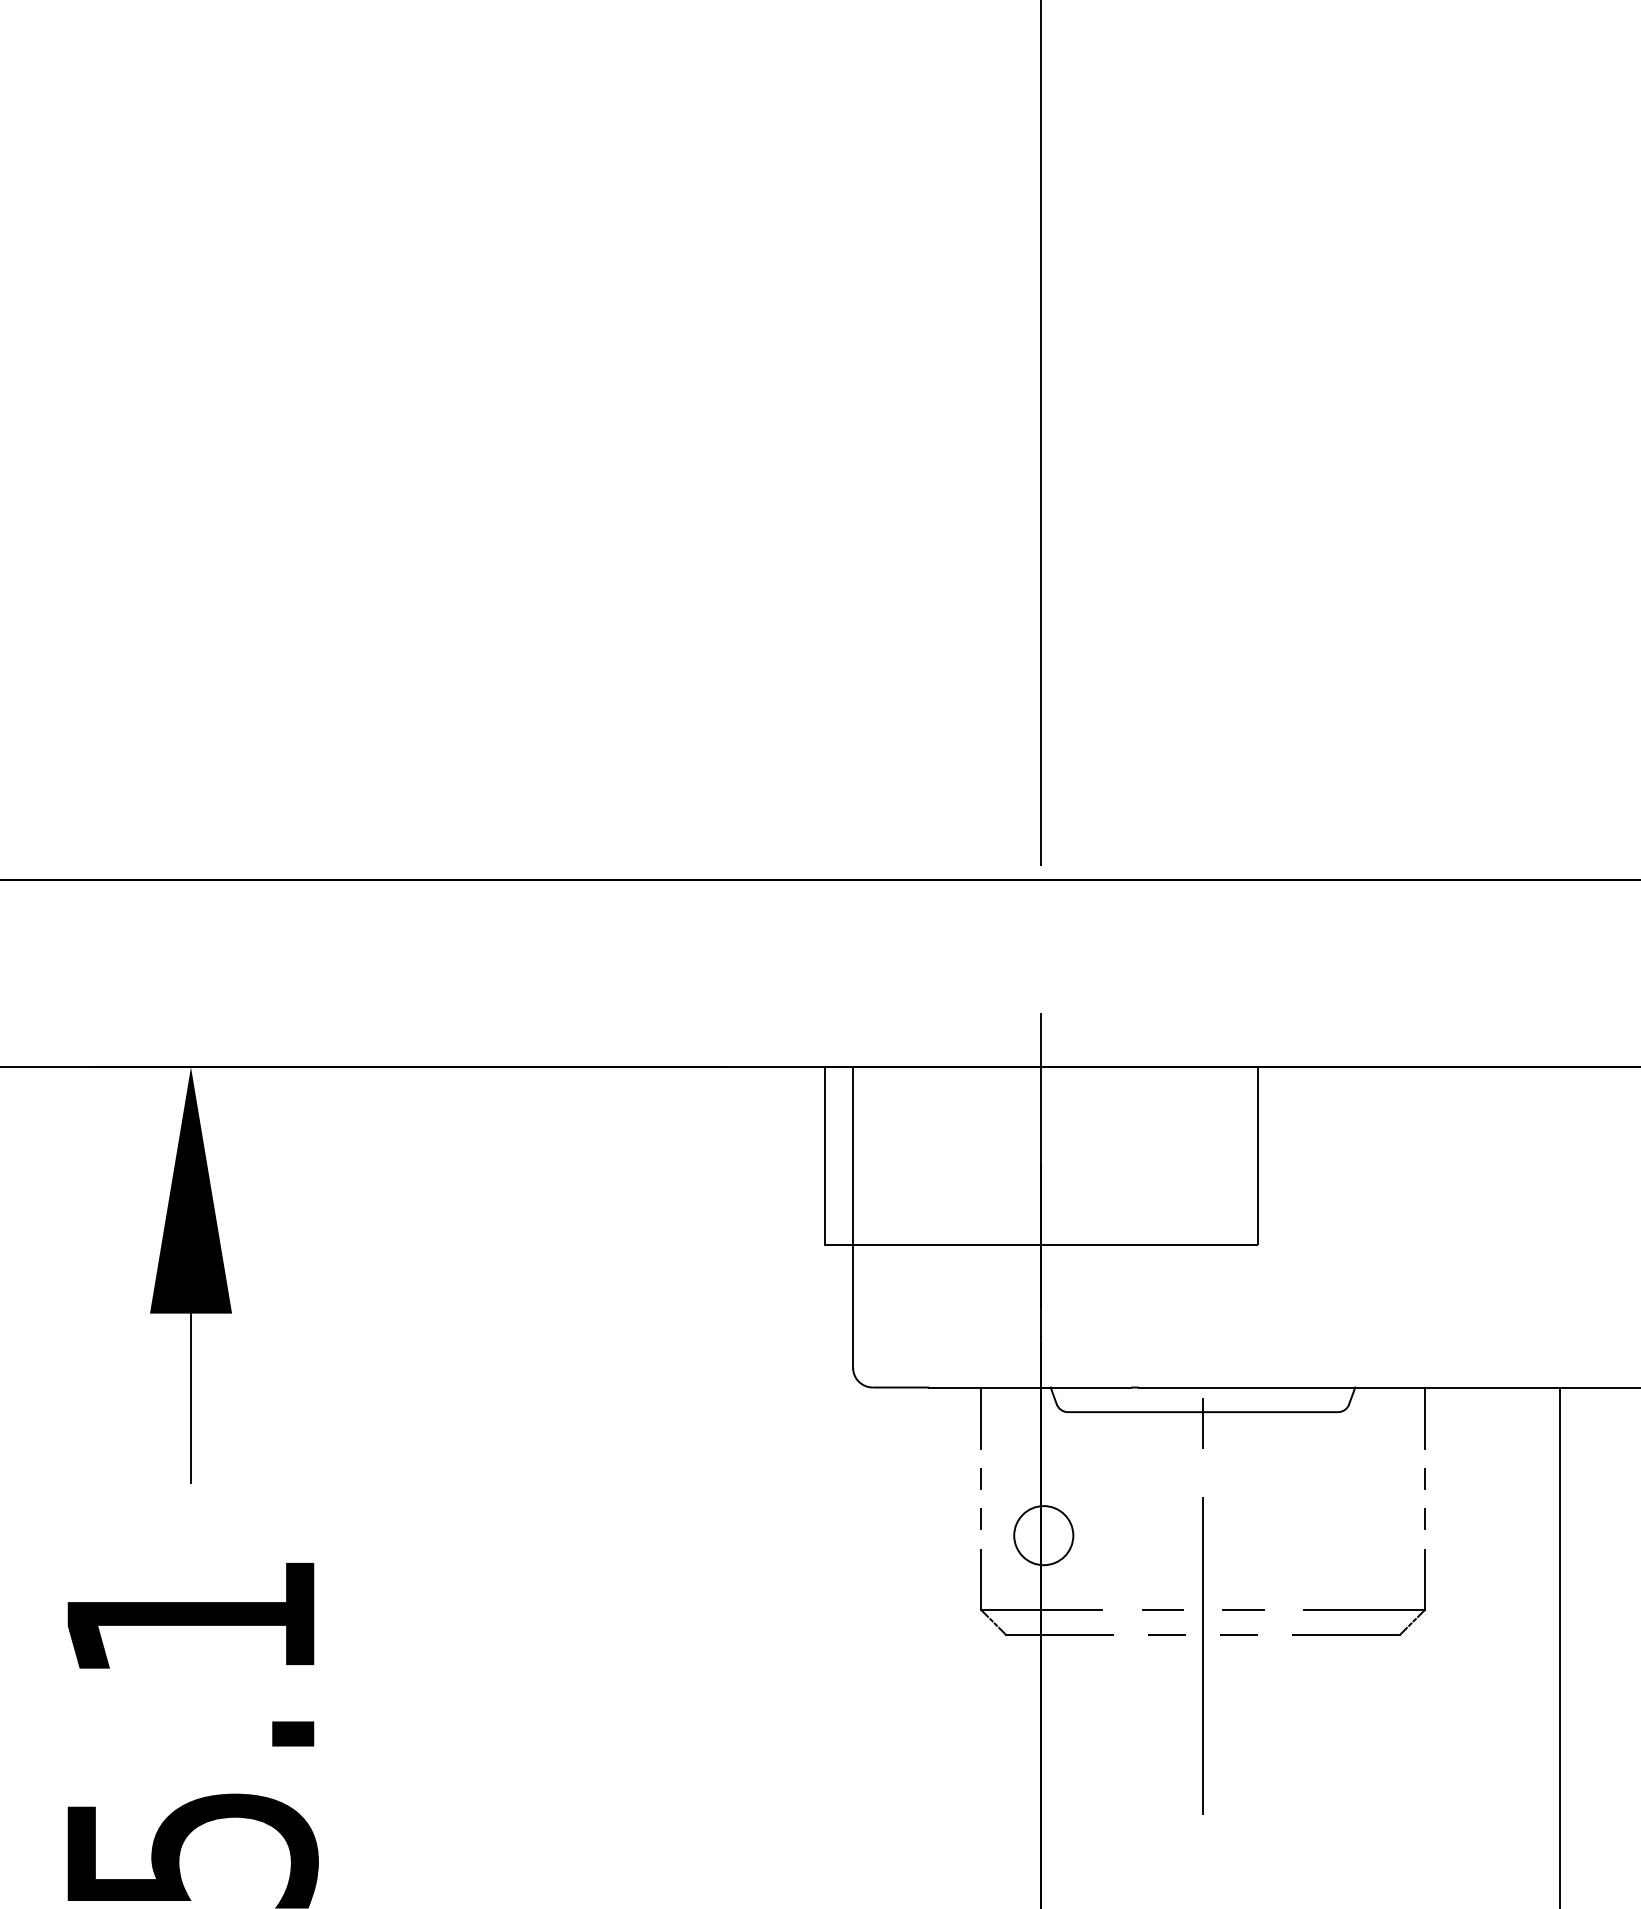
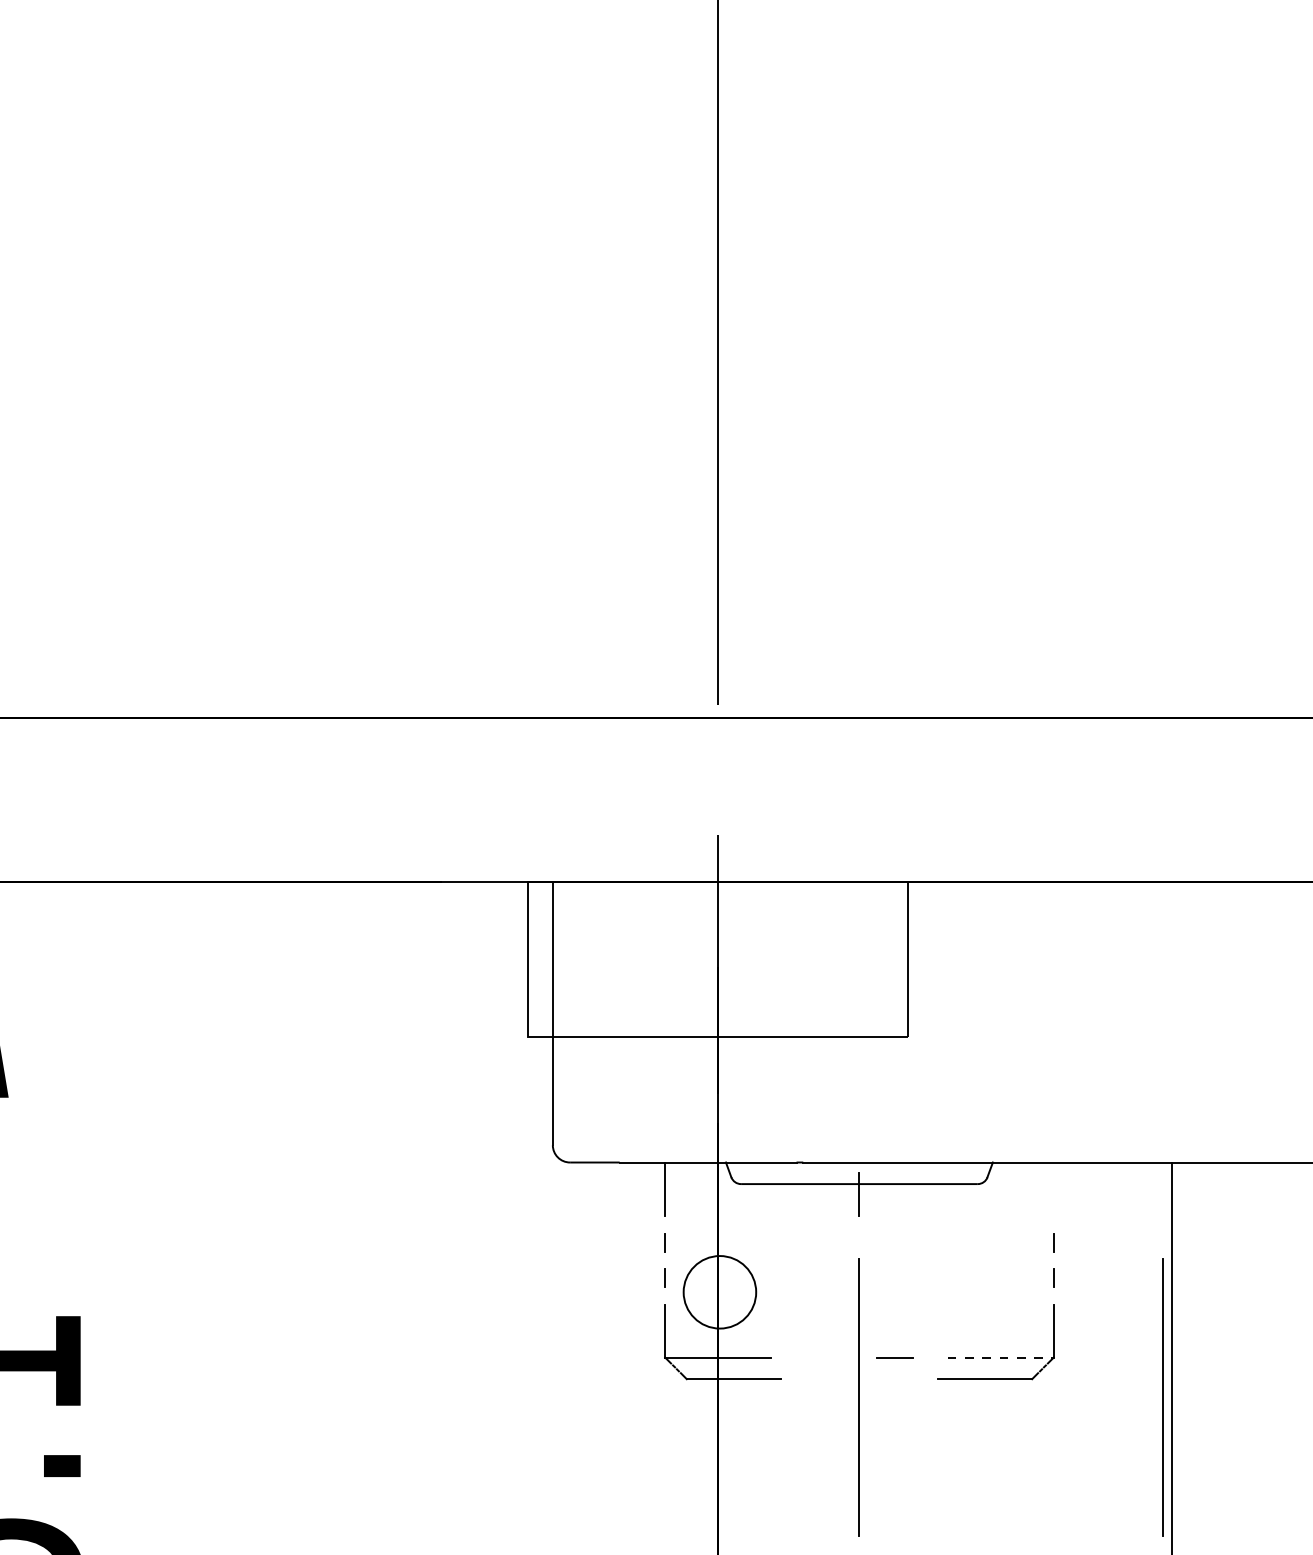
line: (1424, 1418) -> (1053, 1189), removed
circle: (1043, 1535) -> (719, 1292), size x1.4
line: (1162, 1610) -> (823, 1357), removed
line: (1364, 1610) -> (1000, 1357), solid -> dashed
line: (1167, 1634) -> (828, 1378), removed
line: (1238, 1634) -> (890, 1378), removed
line: (1549, 1655) -> (1163, 1397), added

